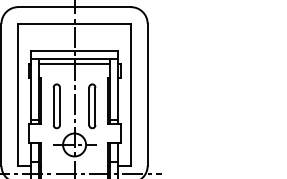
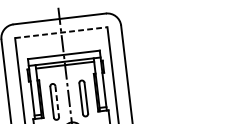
line: (75, 23) -> (62, 32), solid -> dashed
line: (59, 106) -> (56, 101), solid -> dashed

